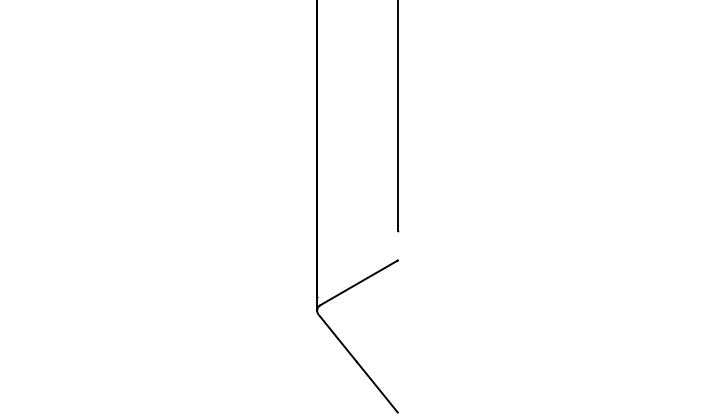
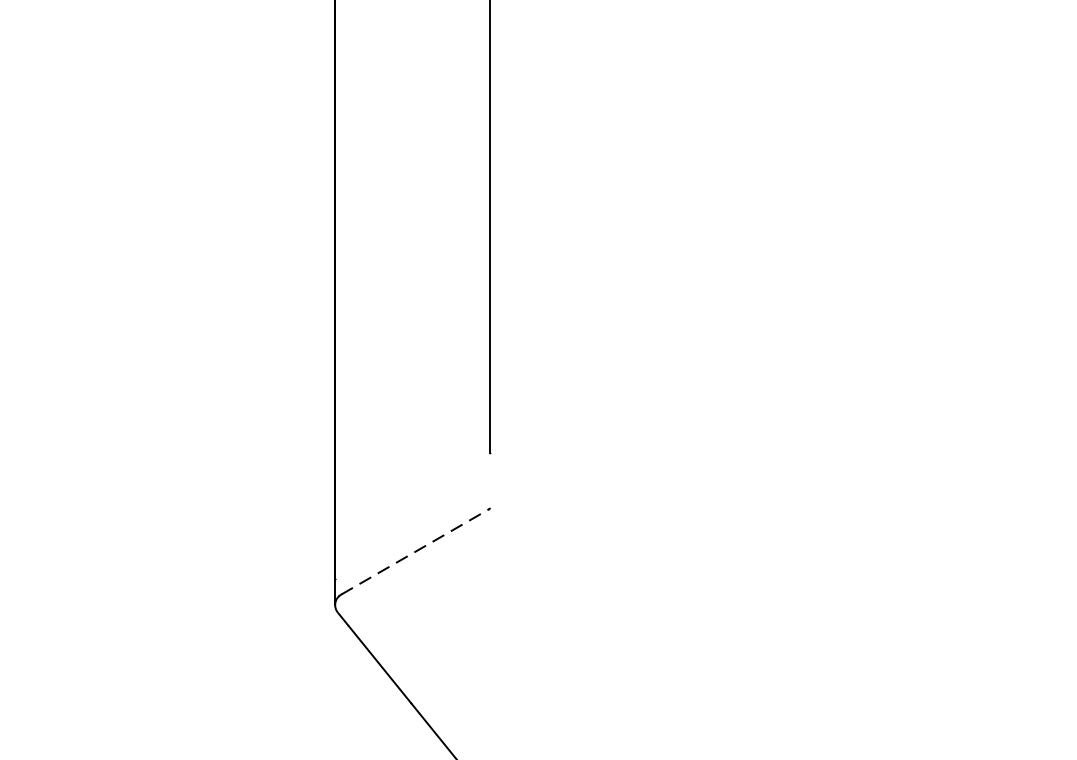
line: (358, 282) -> (414, 550), solid -> dashed

